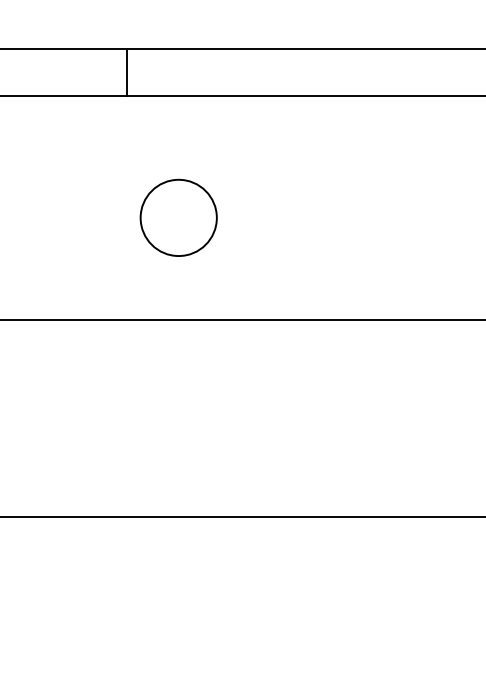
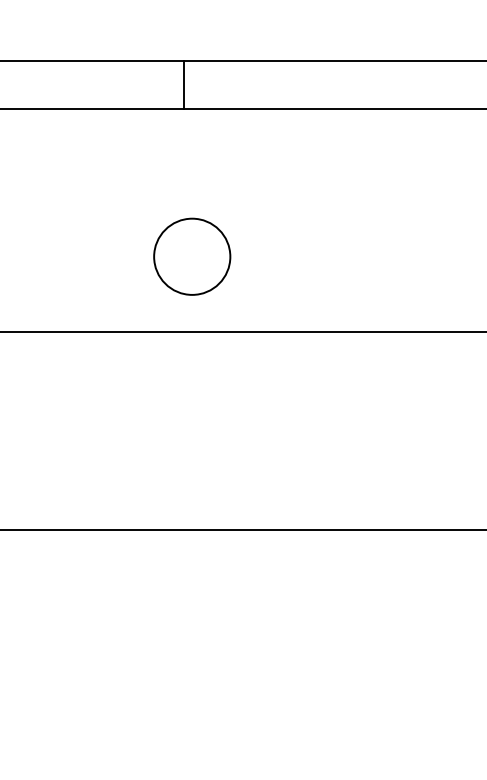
line: (127, 71) -> (184, 84), moved
circle: (179, 217) -> (192, 256), moved

